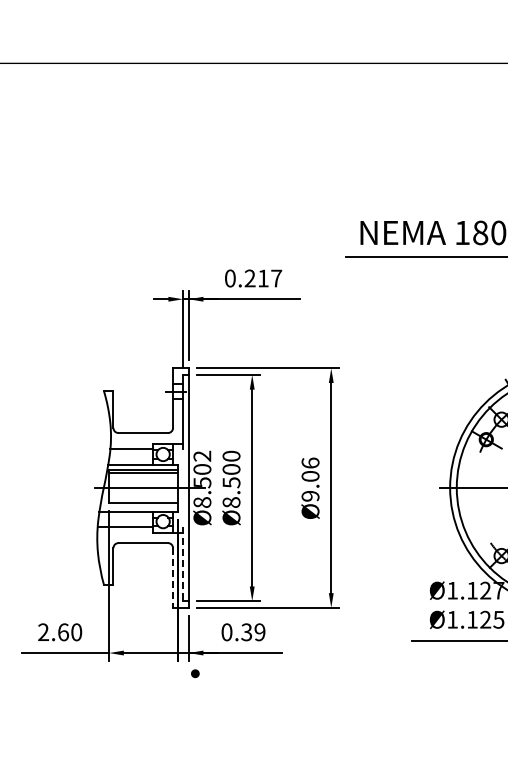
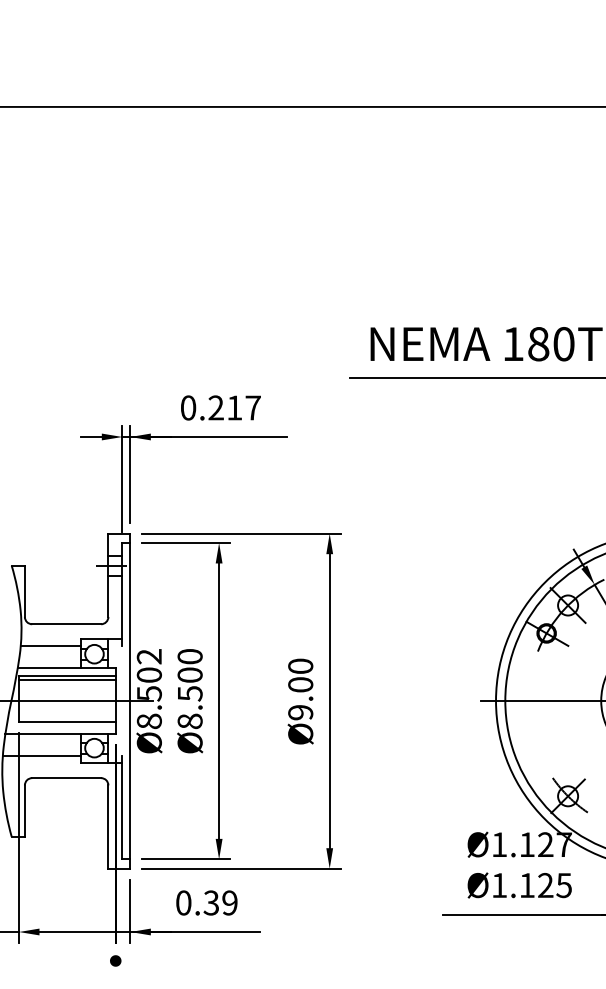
text: (310, 462) -> (300, 665), 9.06 -> 9.00
line: (183, 564) -> (122, 808), dashed -> solid
line: (173, 578) -> (108, 827), dashed -> solid
part: (195, 673) -> (115, 960), moved

